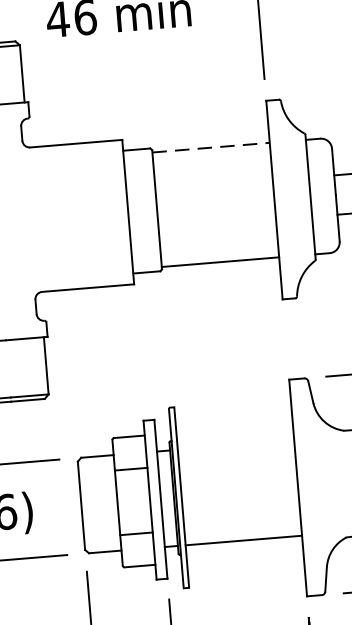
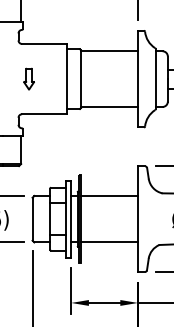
line: (211, 148) -> (109, 51), dashed -> solid
part: (49, 217) -> (28, 78), added
line: (235, 444) -> (109, 195), added

